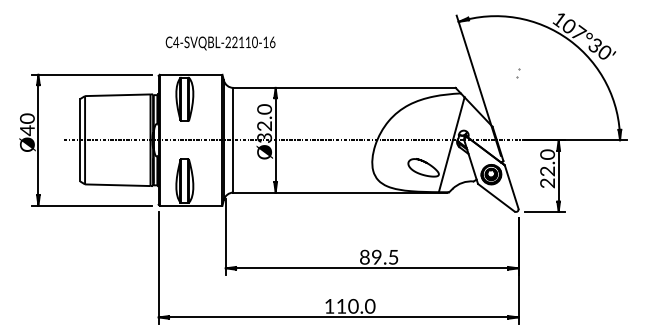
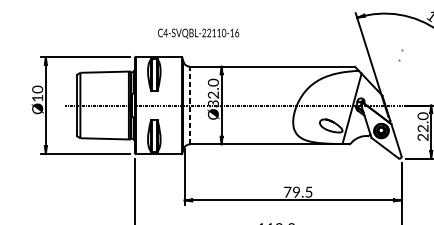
text: (220, 43) -> (198, 33), moved
part: (518, 73) -> (401, 56), size x1.6
text: (27, 130) -> (37, 98), Ø40 -> Ø10
line: (233, 139) -> (190, 104), solid -> dashed
text: (364, 256) -> (287, 191), 89.5 -> 79.5

